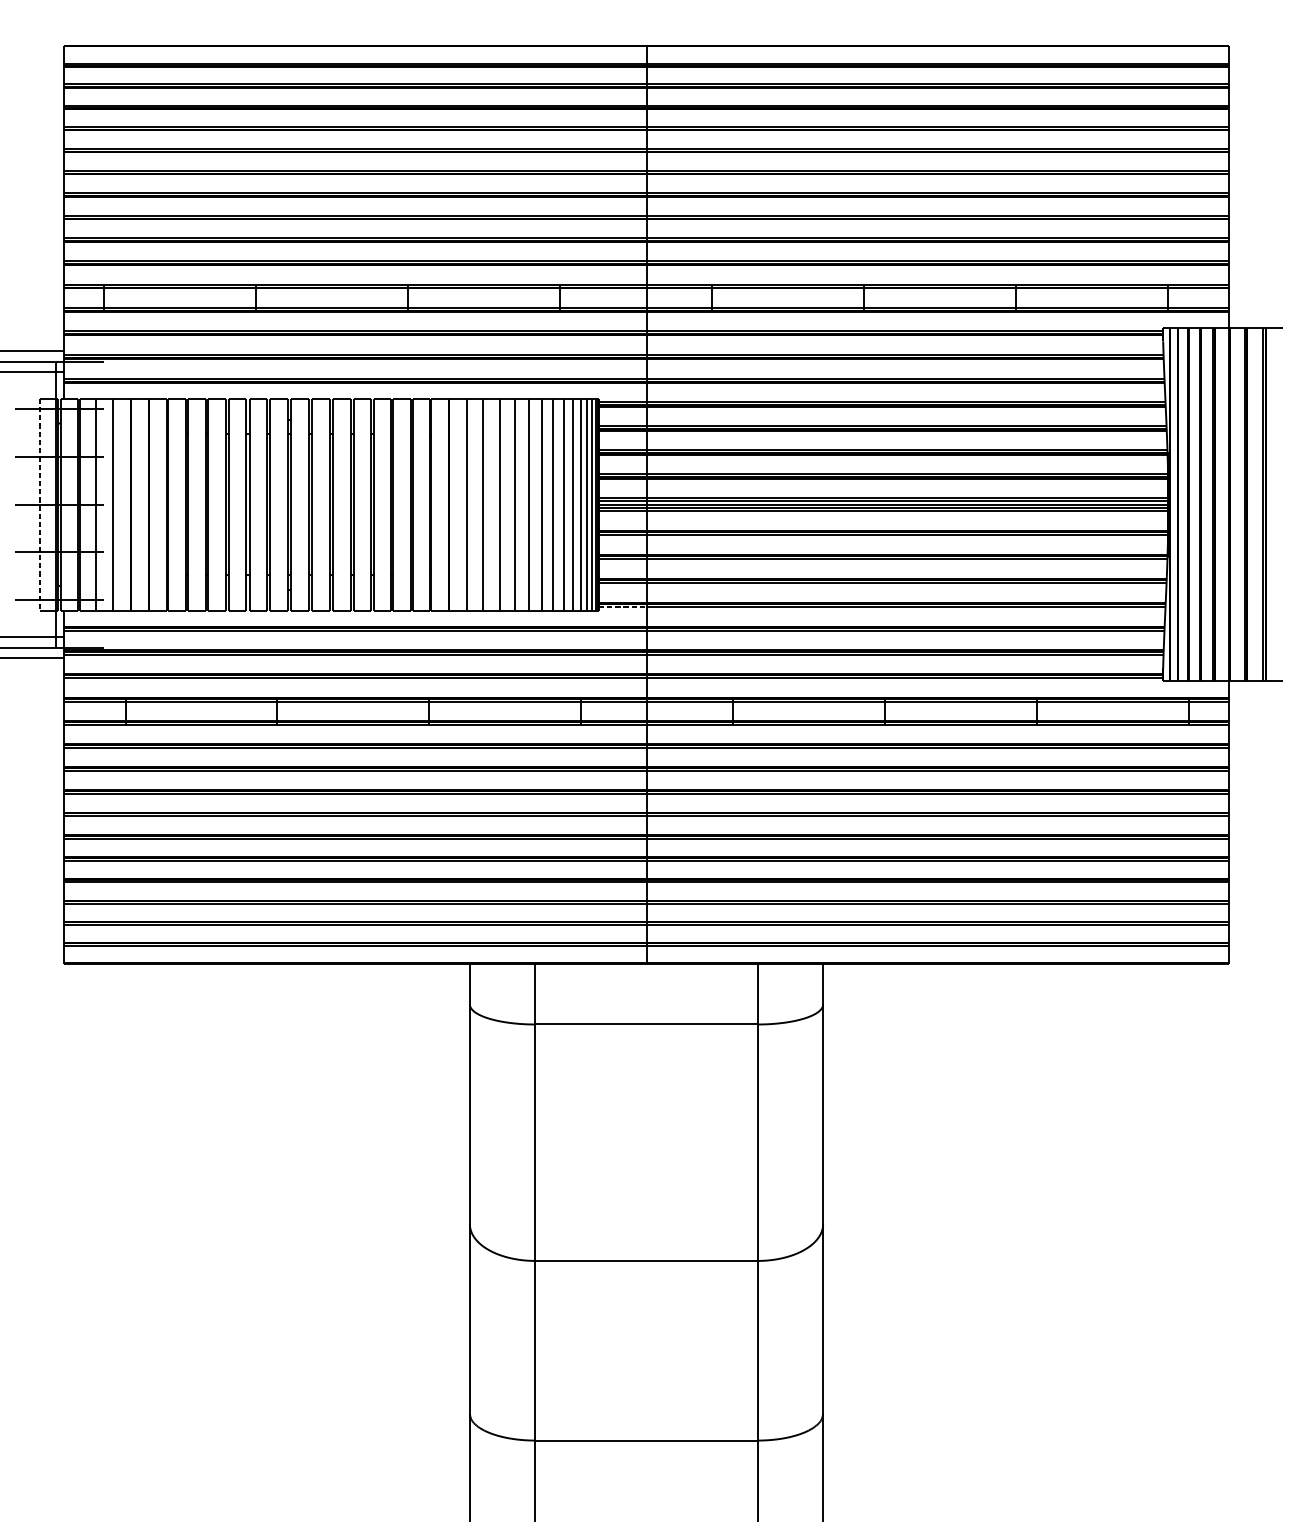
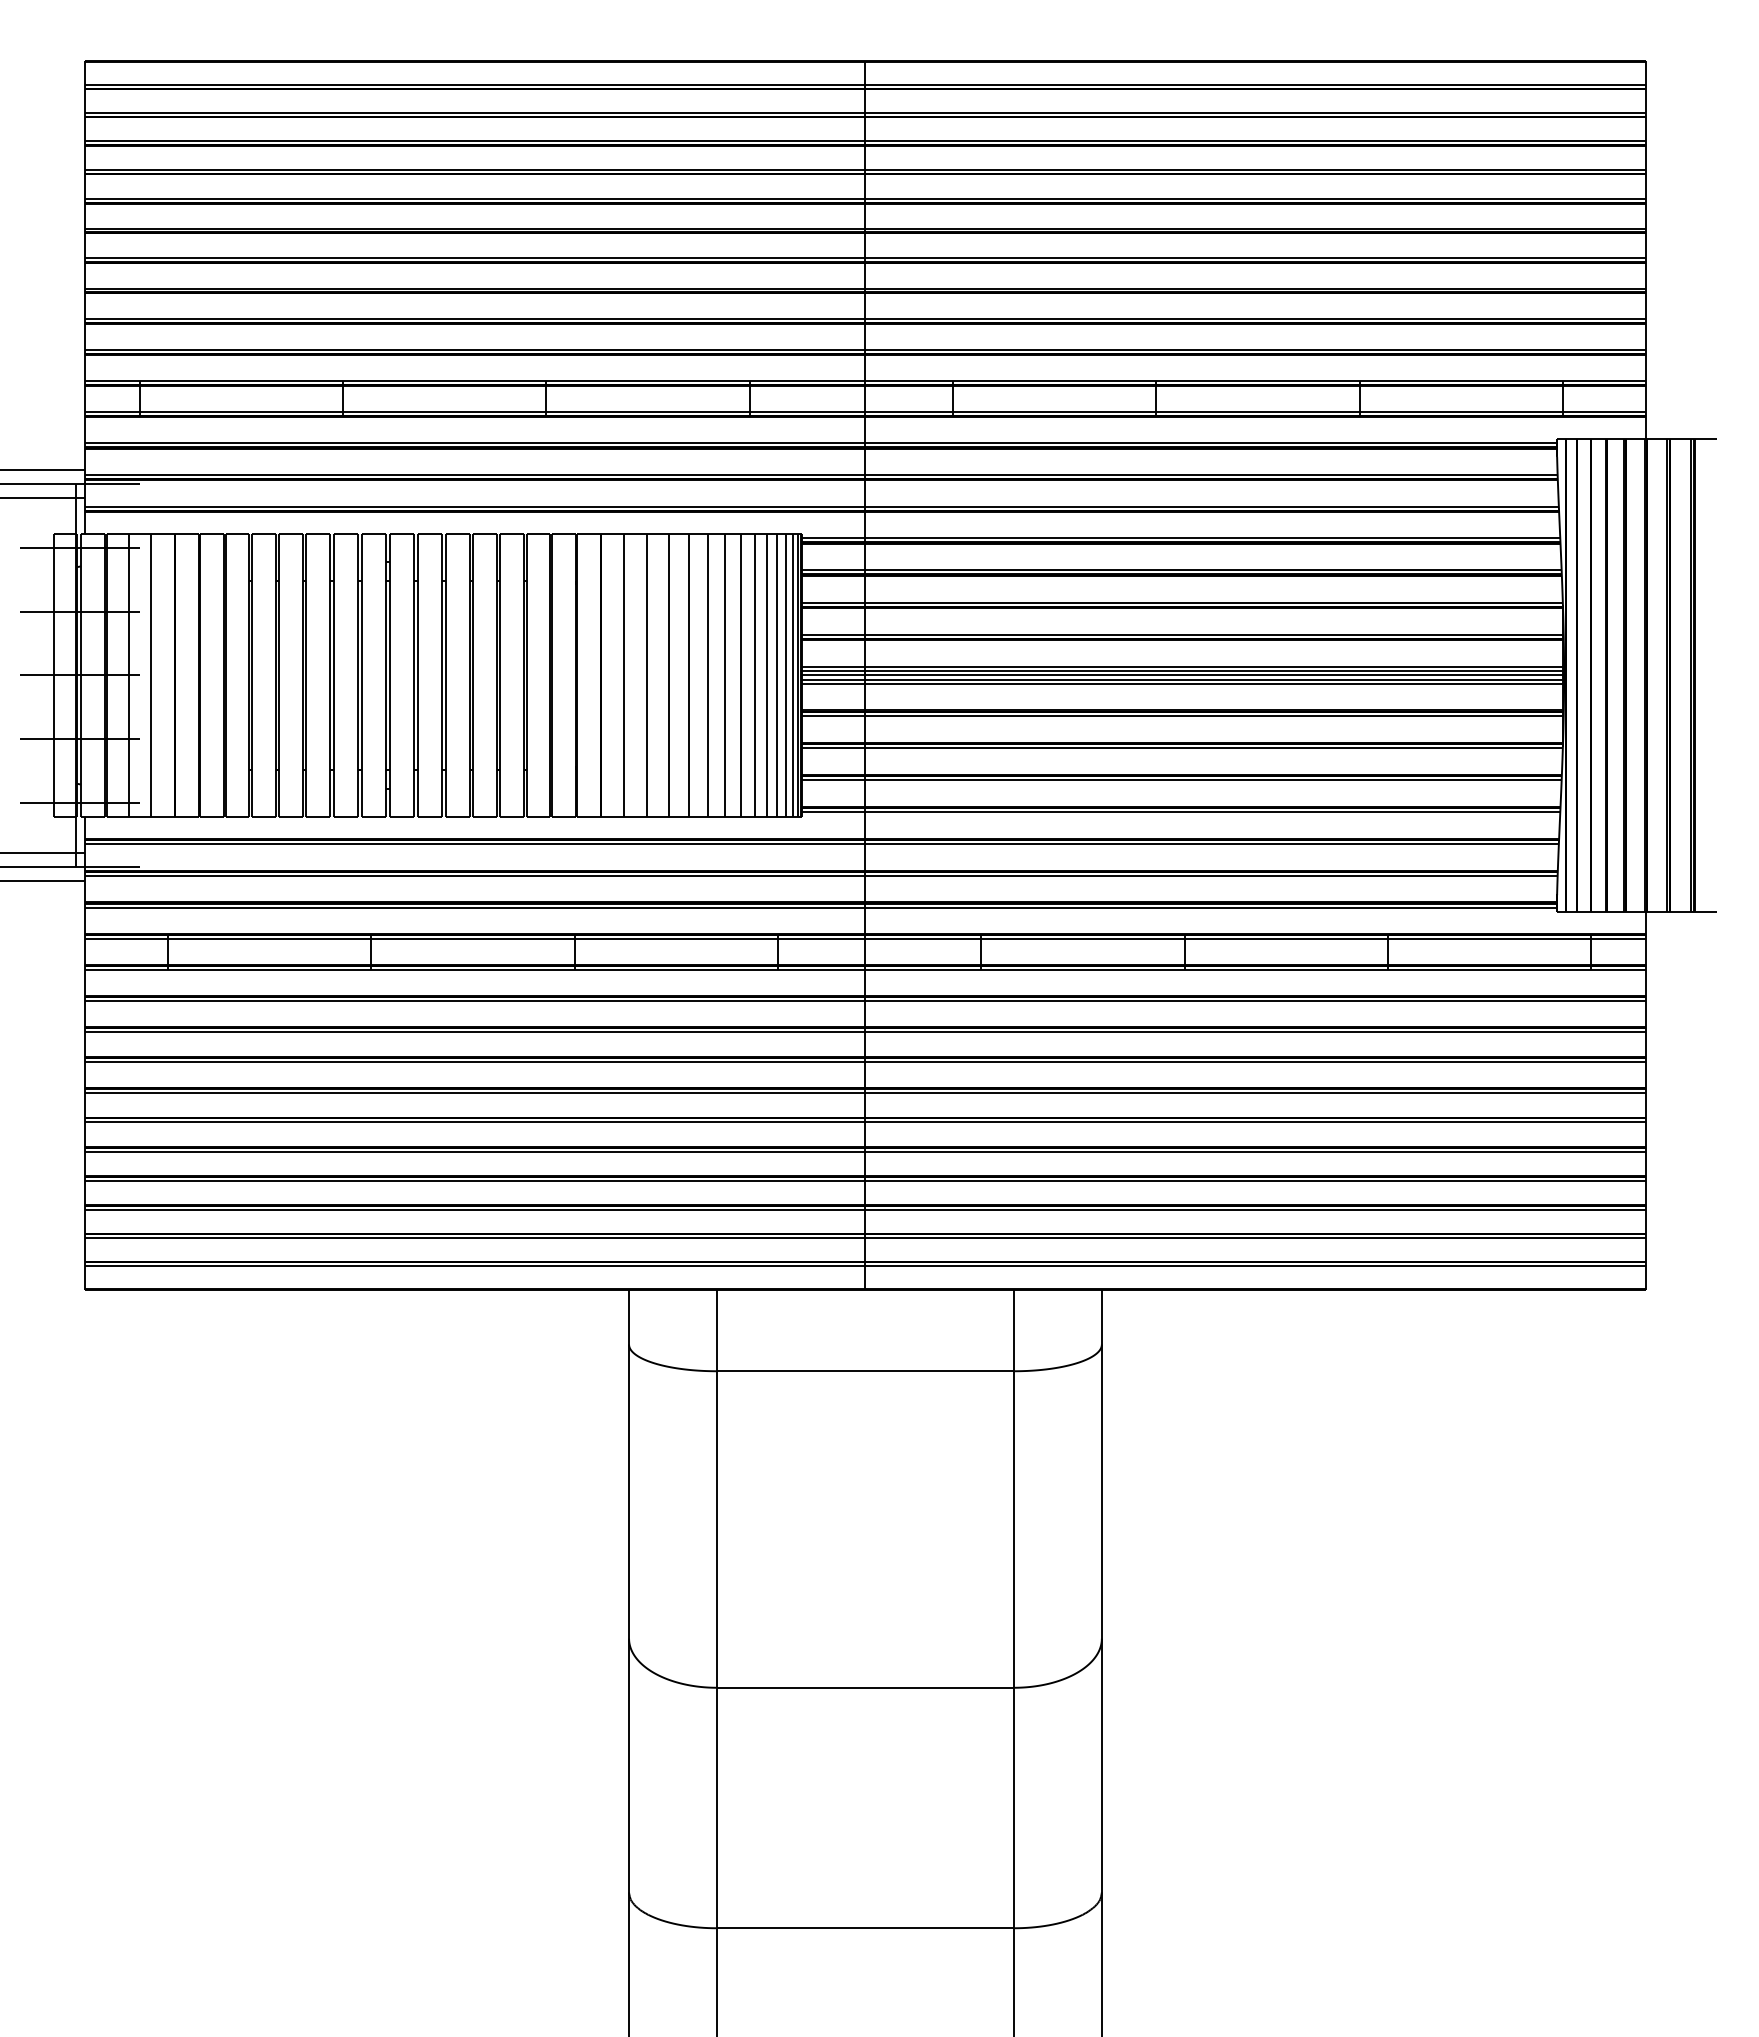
line: (39, 504) -> (53, 675), dashed -> solid
line: (622, 607) -> (833, 812), dashed -> solid

